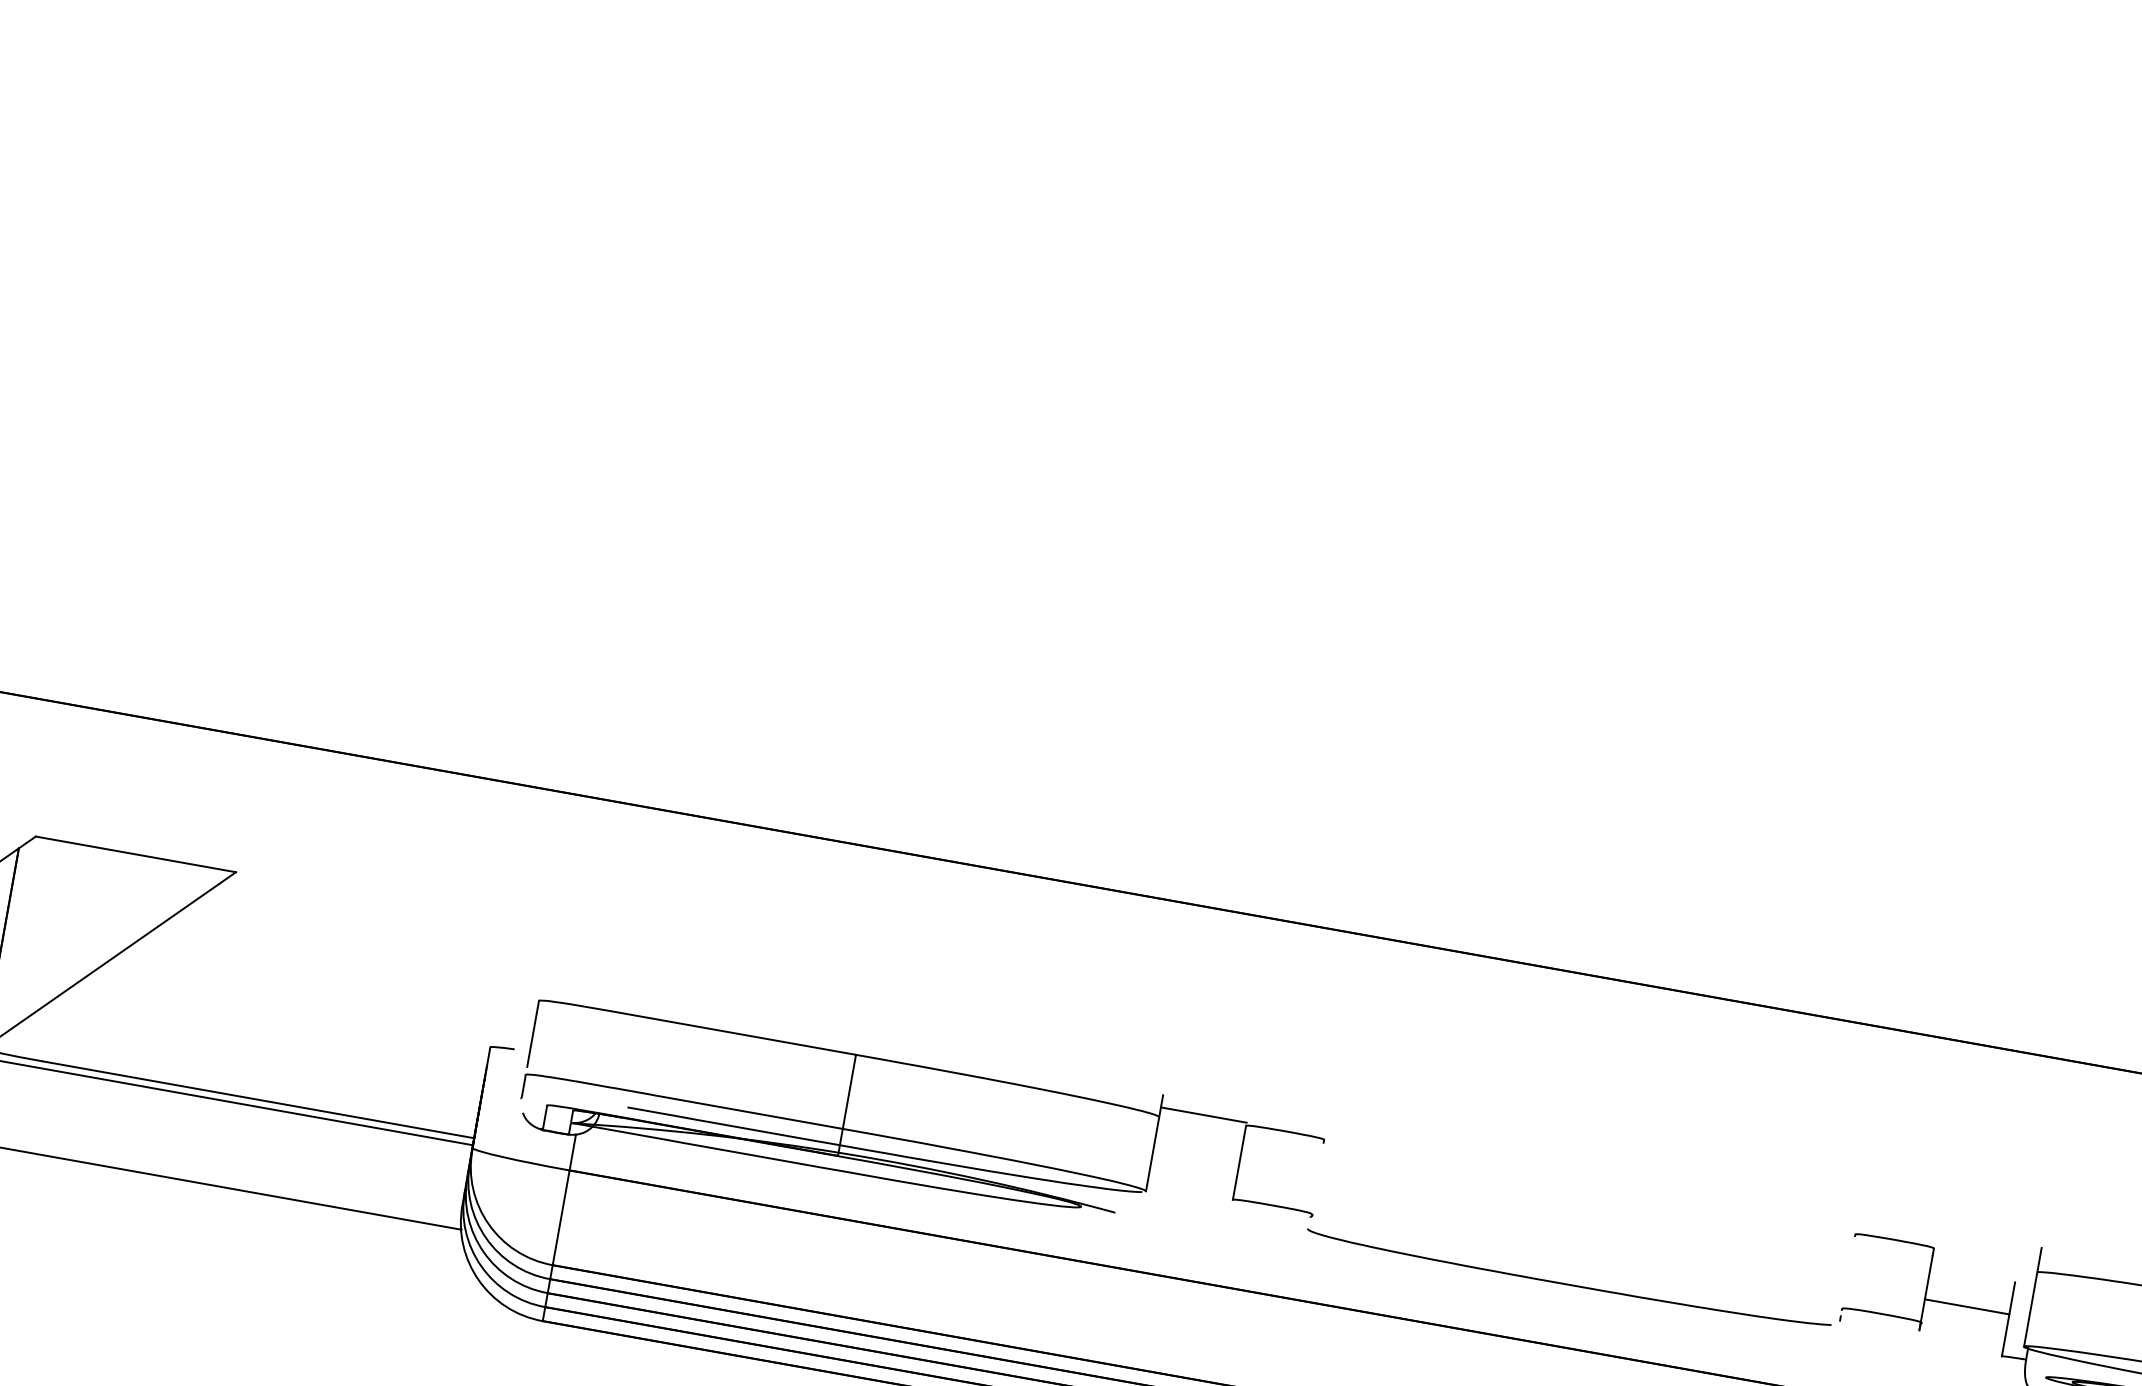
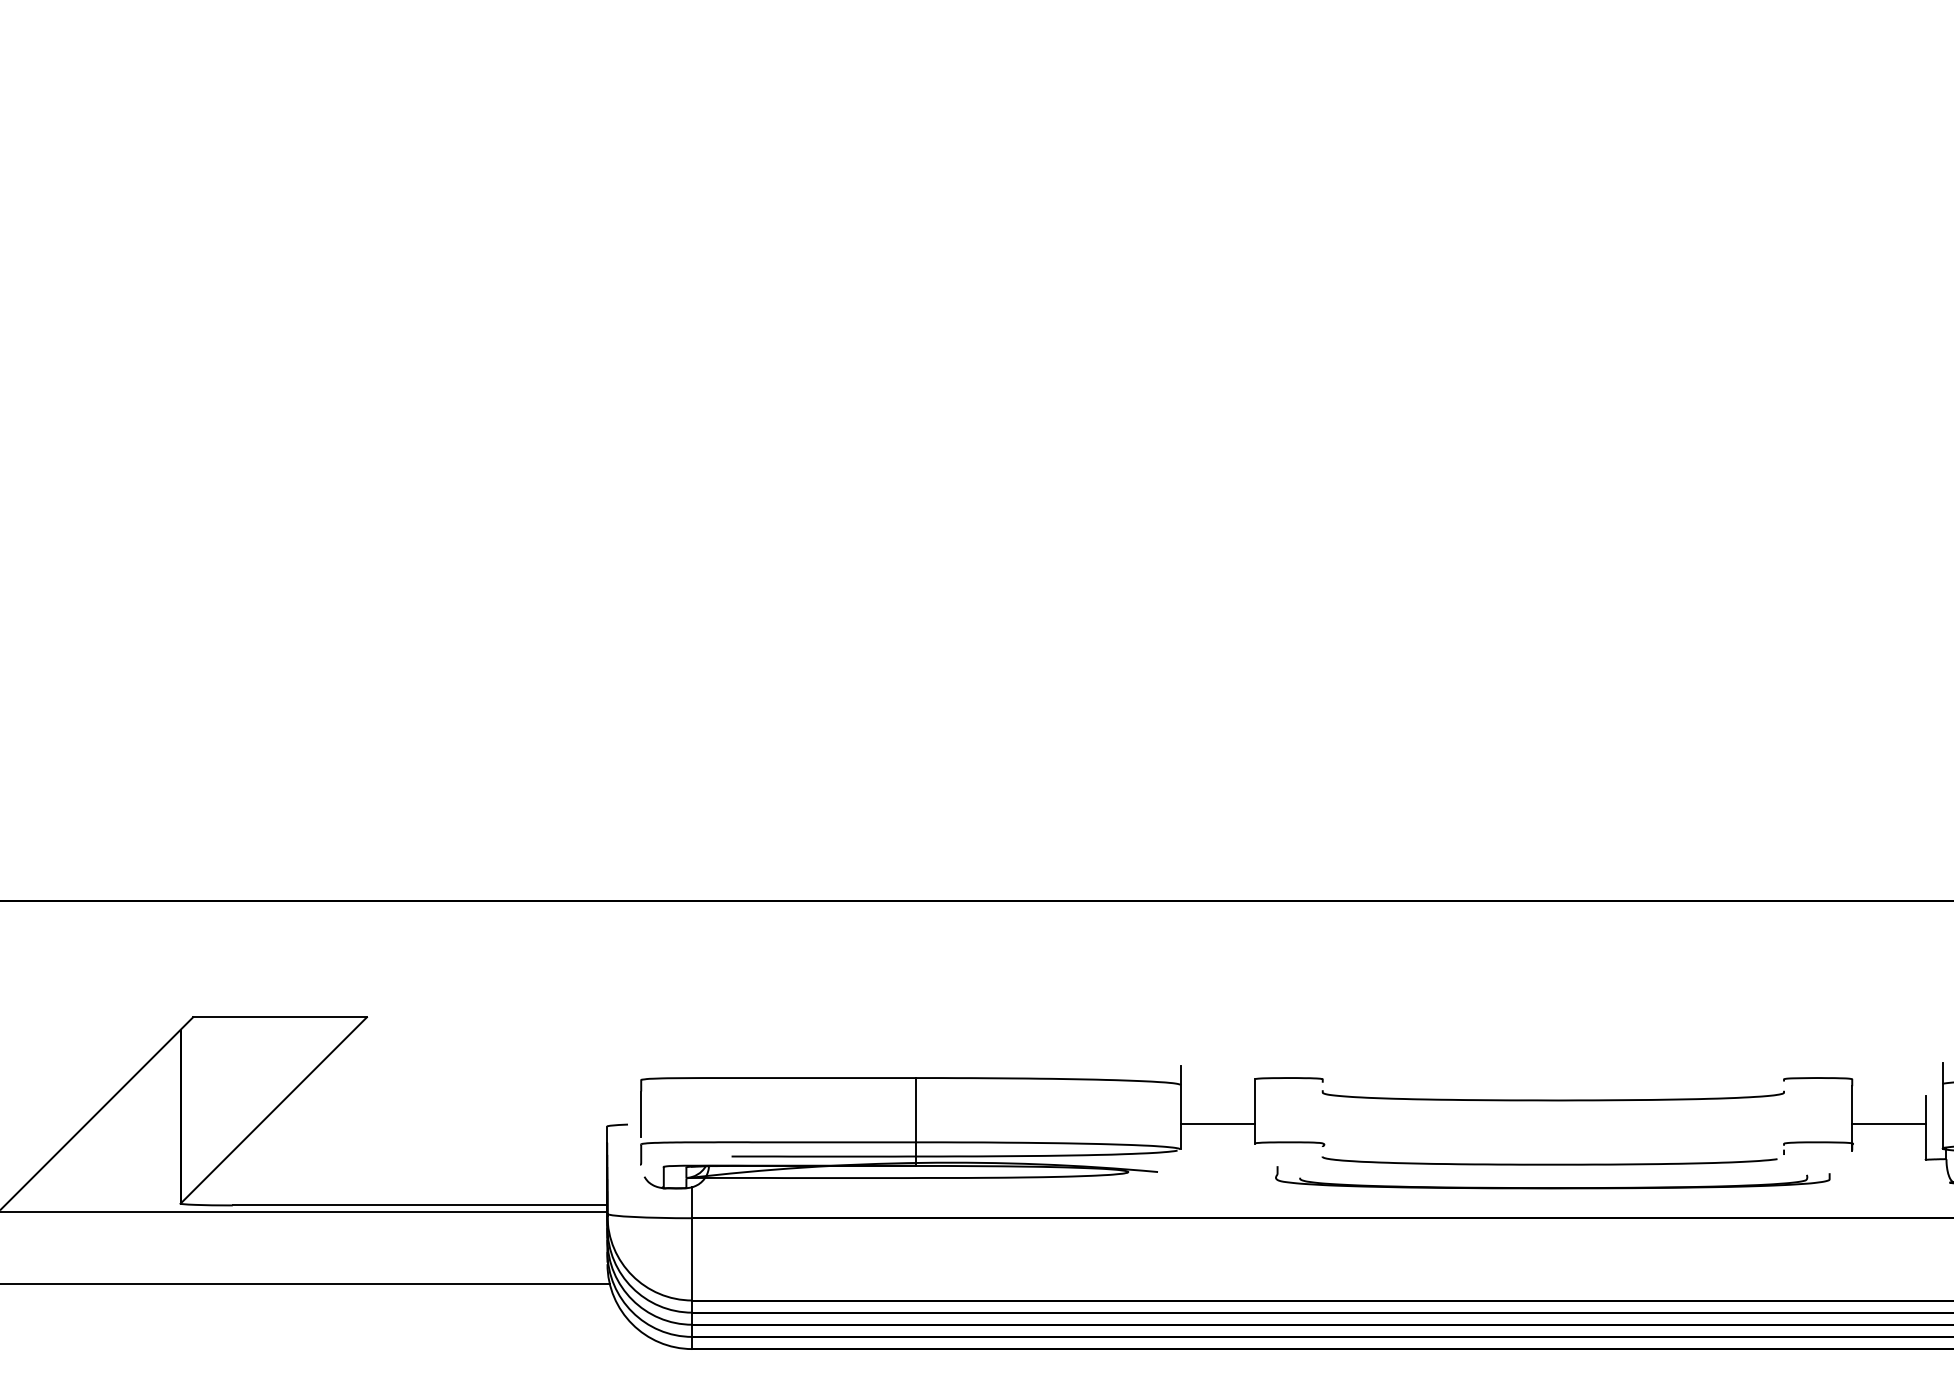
line: (1203, 1114) -> (1217, 1123), moved
curve: (1584, 1210) -> (1552, 1099), added
part: (1566, 1311) -> (1552, 1187), added

